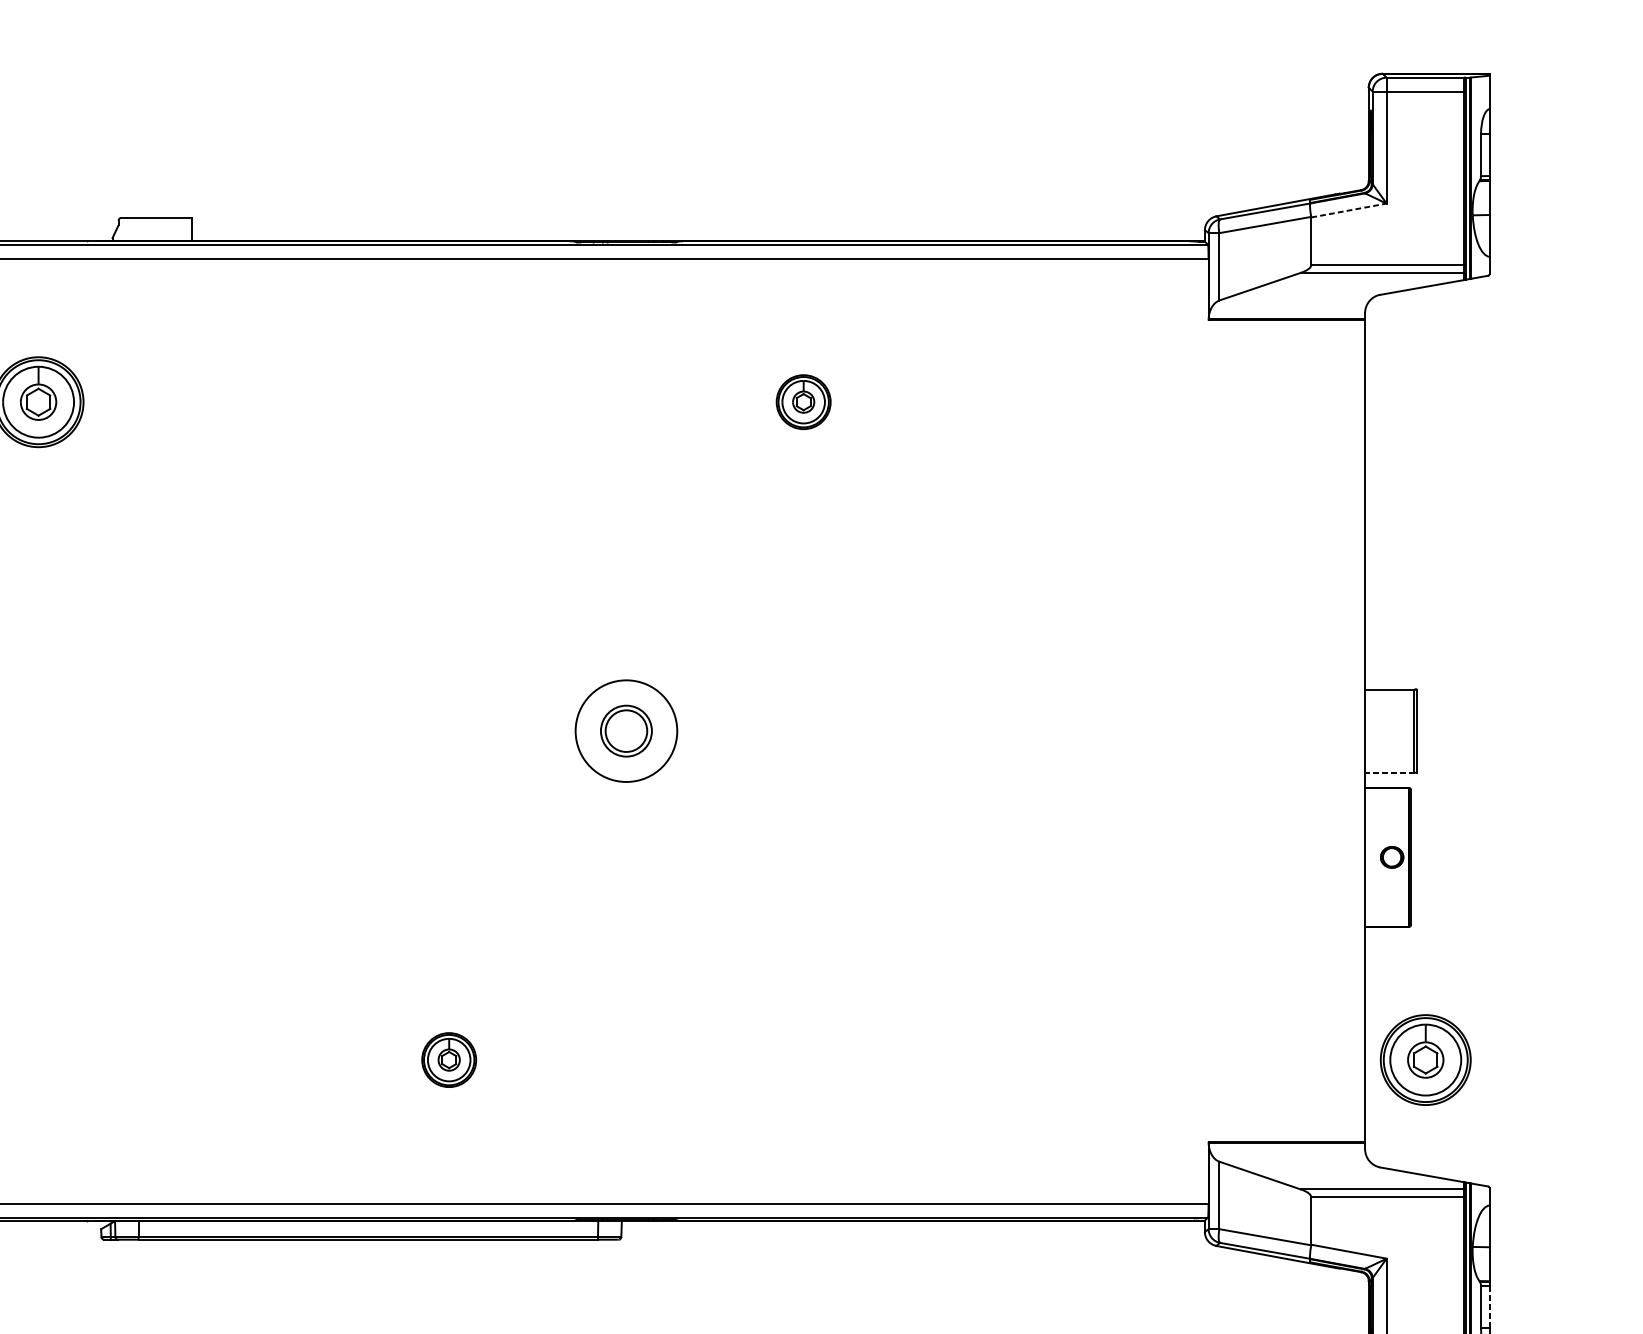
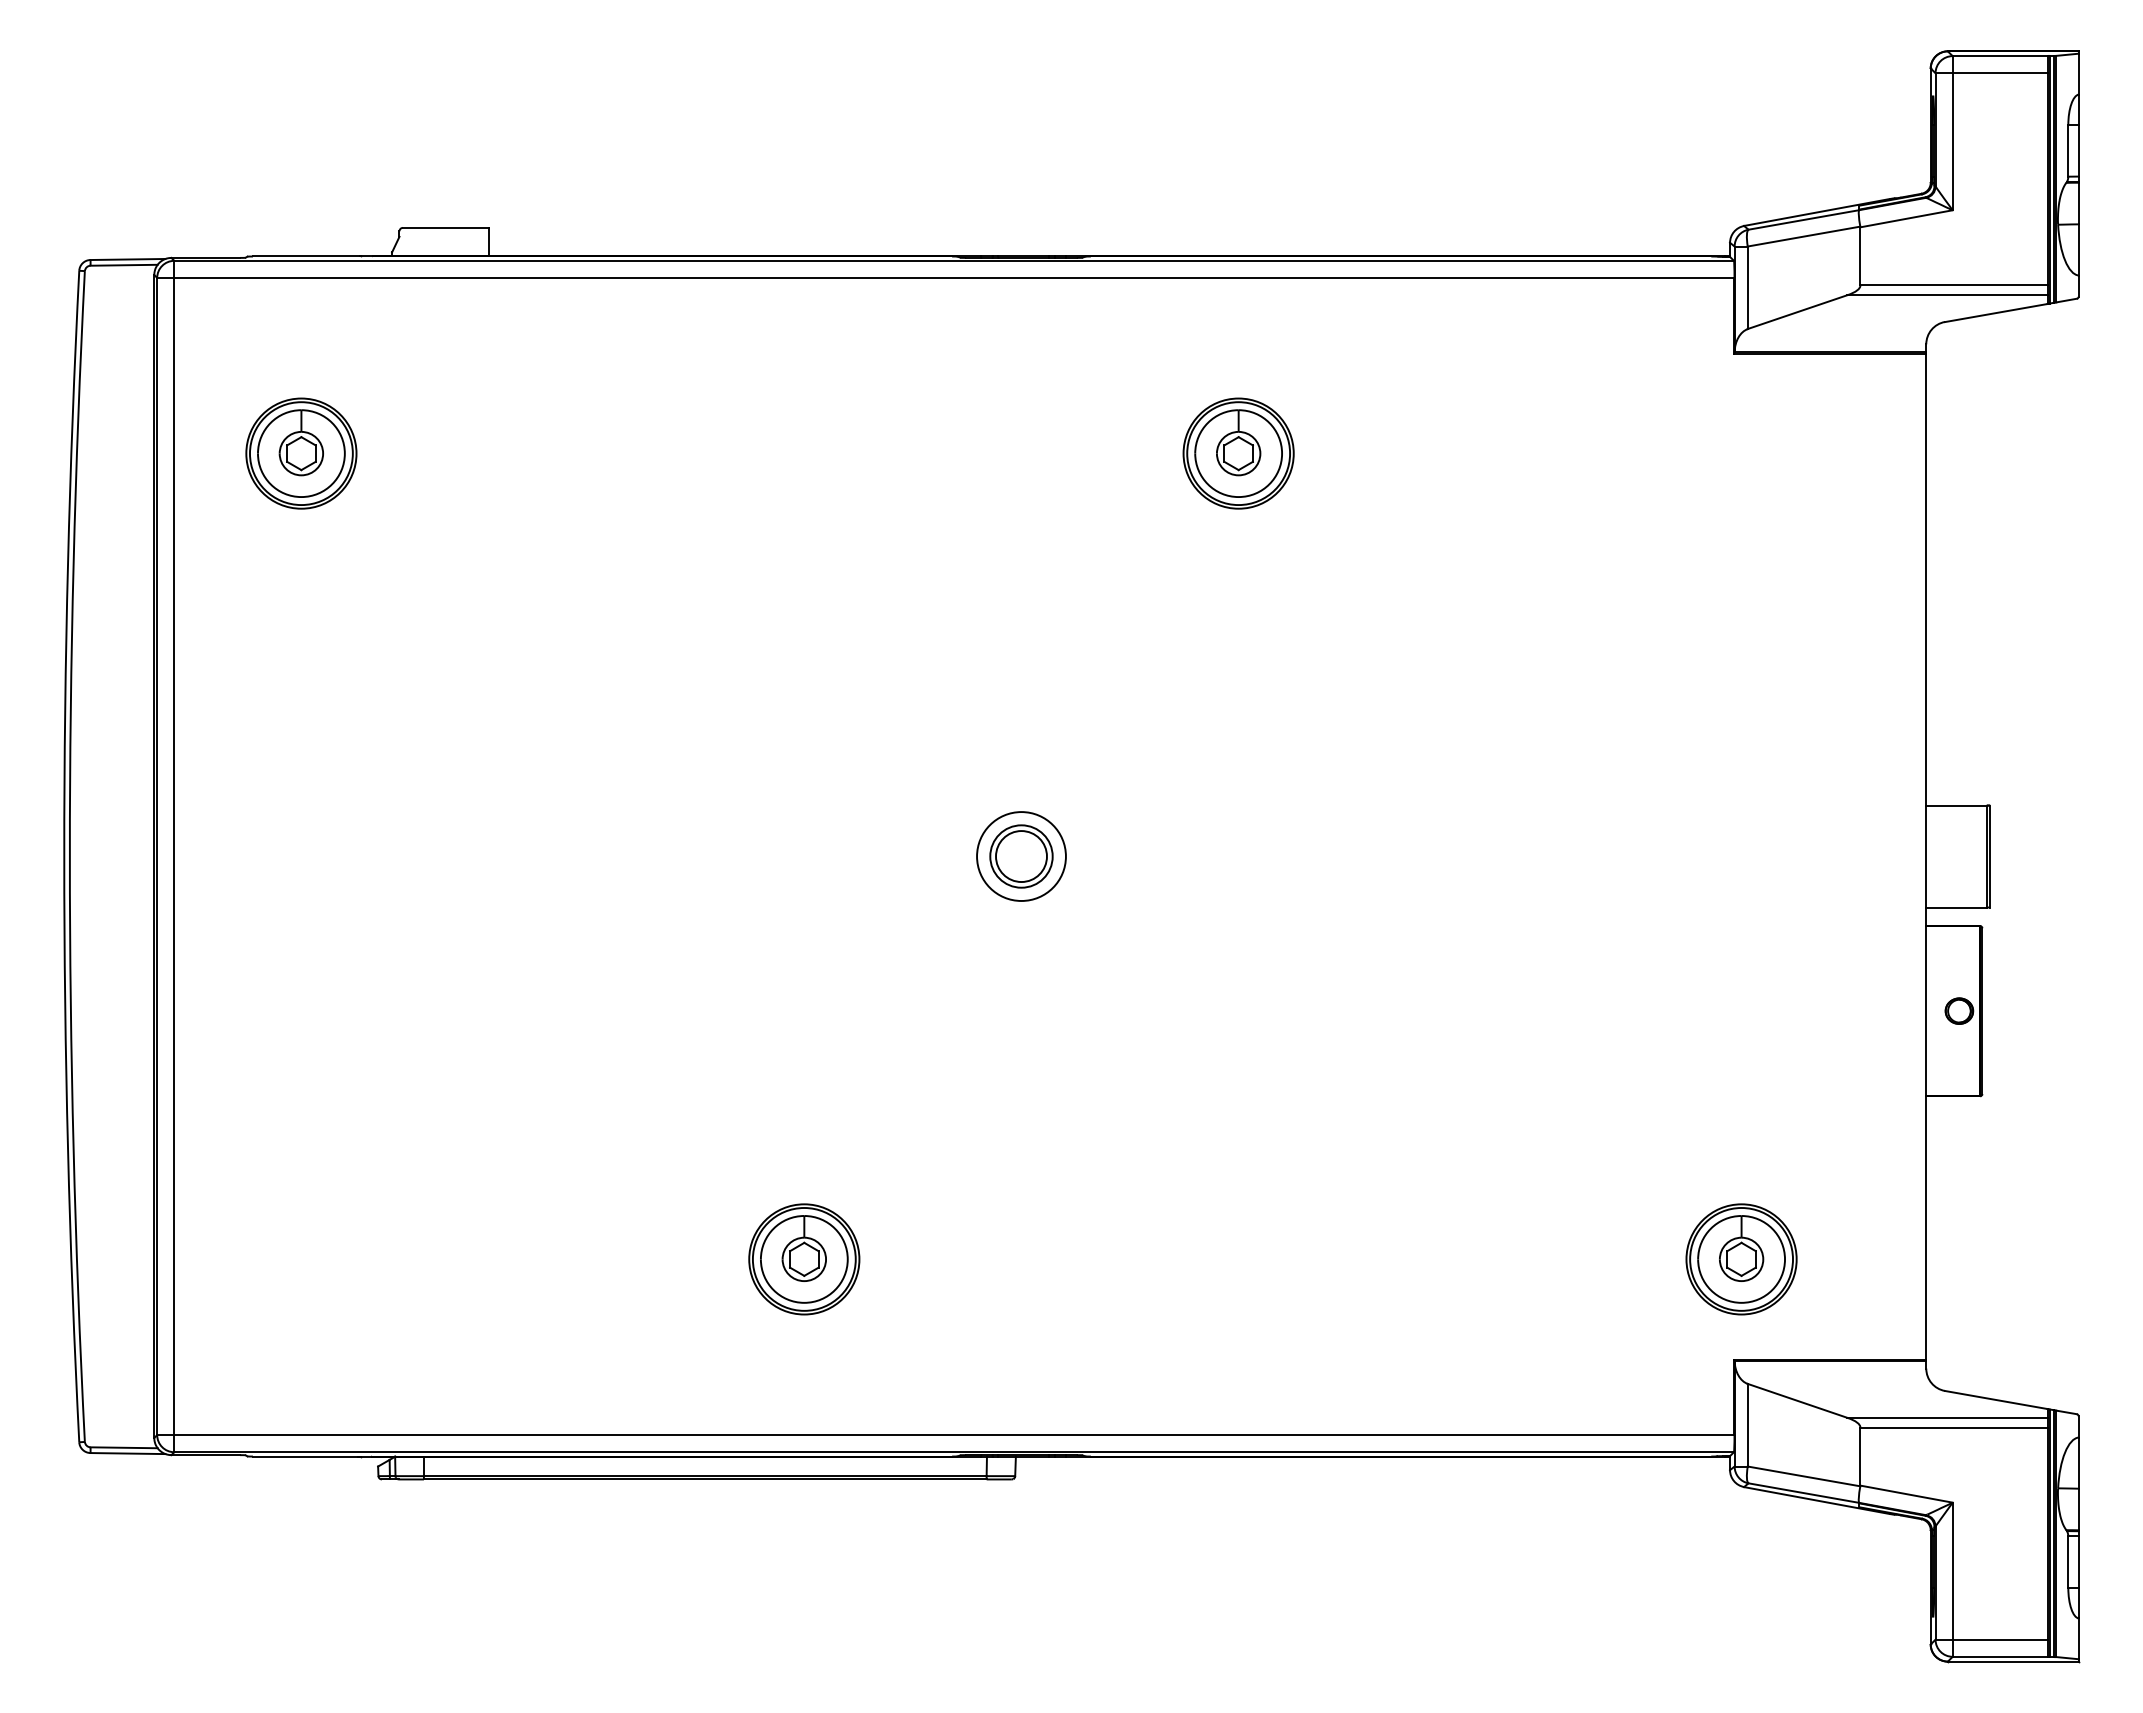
line: (1348, 210) -> (1906, 218), dashed -> solid
part: (803, 402) -> (1238, 453), size x1.67
circle: (626, 731) -> (1021, 856), size x0.71
line: (1389, 772) -> (1956, 907), dashed -> solid
part: (449, 1060) -> (804, 1259), size x1.67
part: (1425, 1060) -> (1741, 1259), moved
line: (1489, 1307) -> (2078, 1562), dashed -> solid

